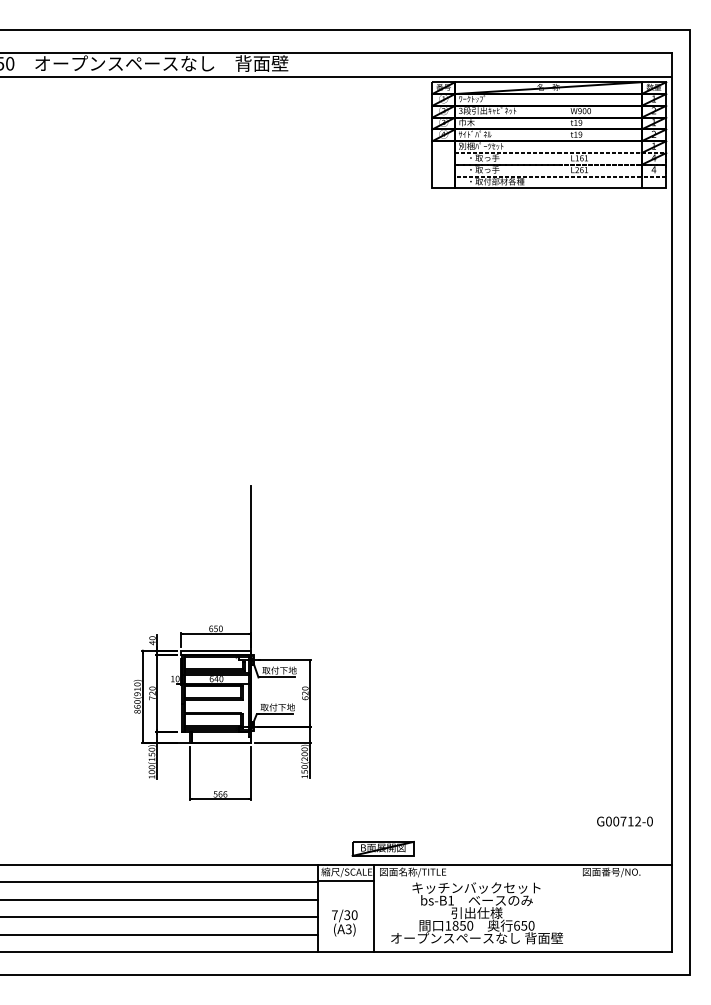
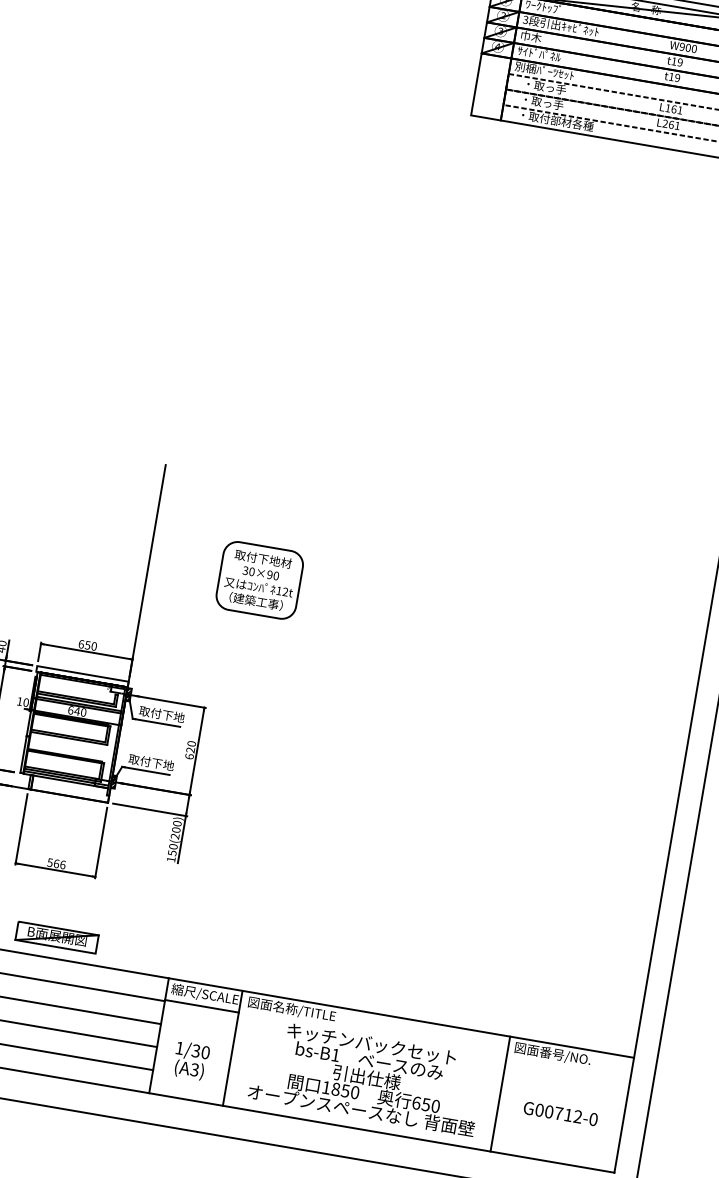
part: (334, 558) -> (259, 579), added
text: (624, 821) -> (560, 1113), moved
part: (382, 848) -> (56, 936), moved
line: (577, 908) -> (499, 1093), added
text: (334, 914) -> (179, 1047), 7/30 -> 1/30

